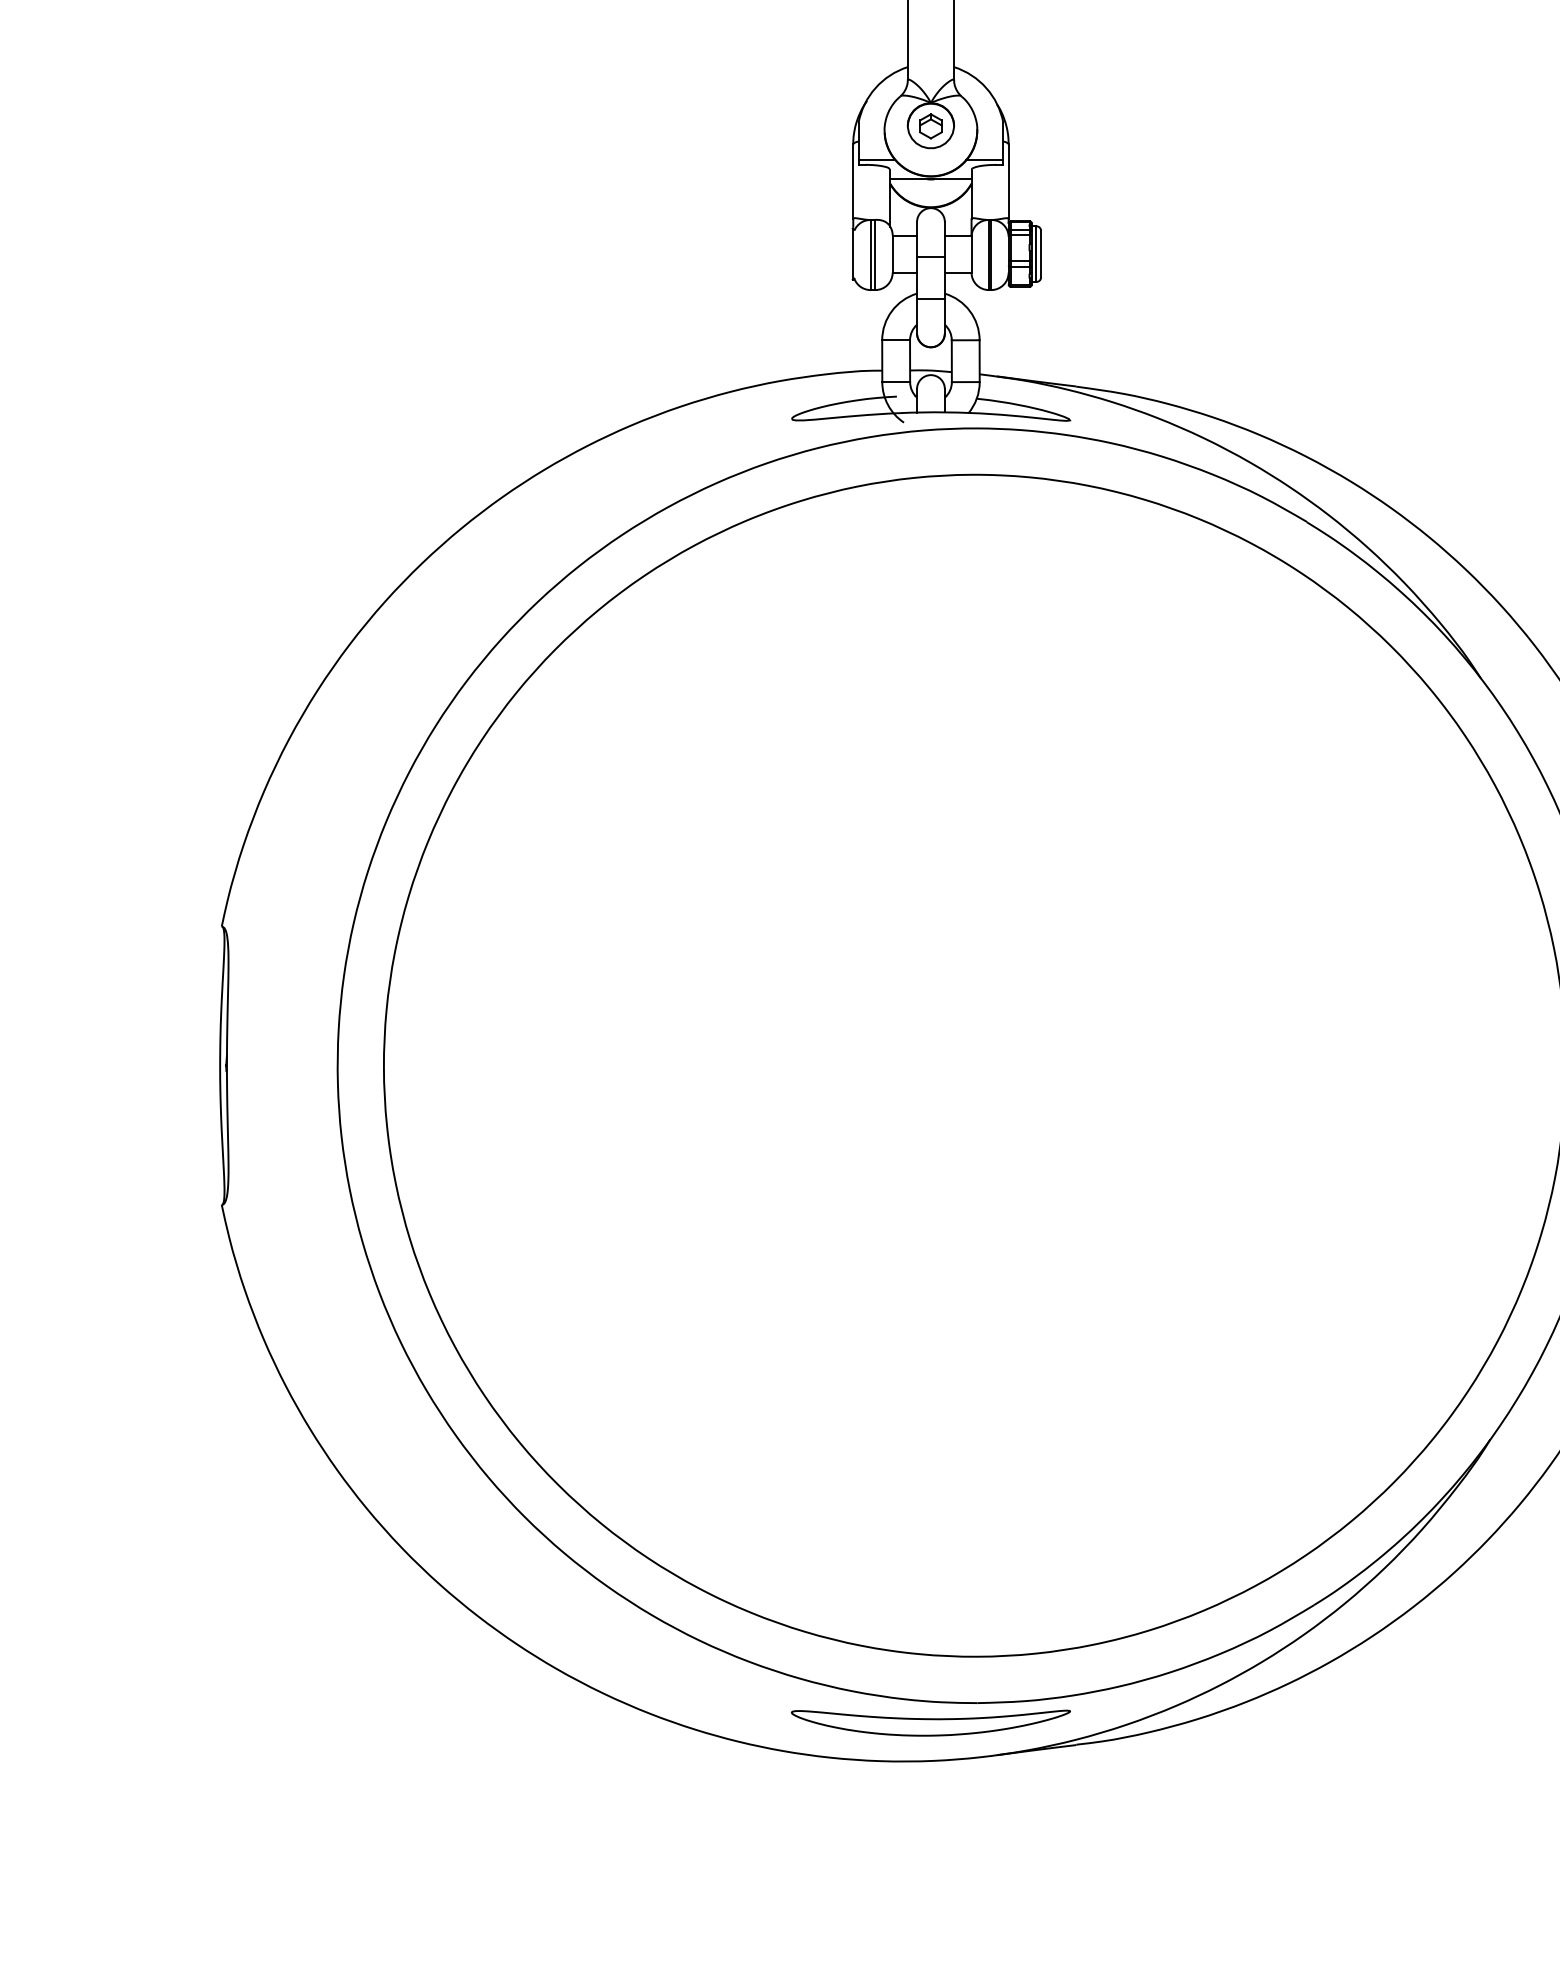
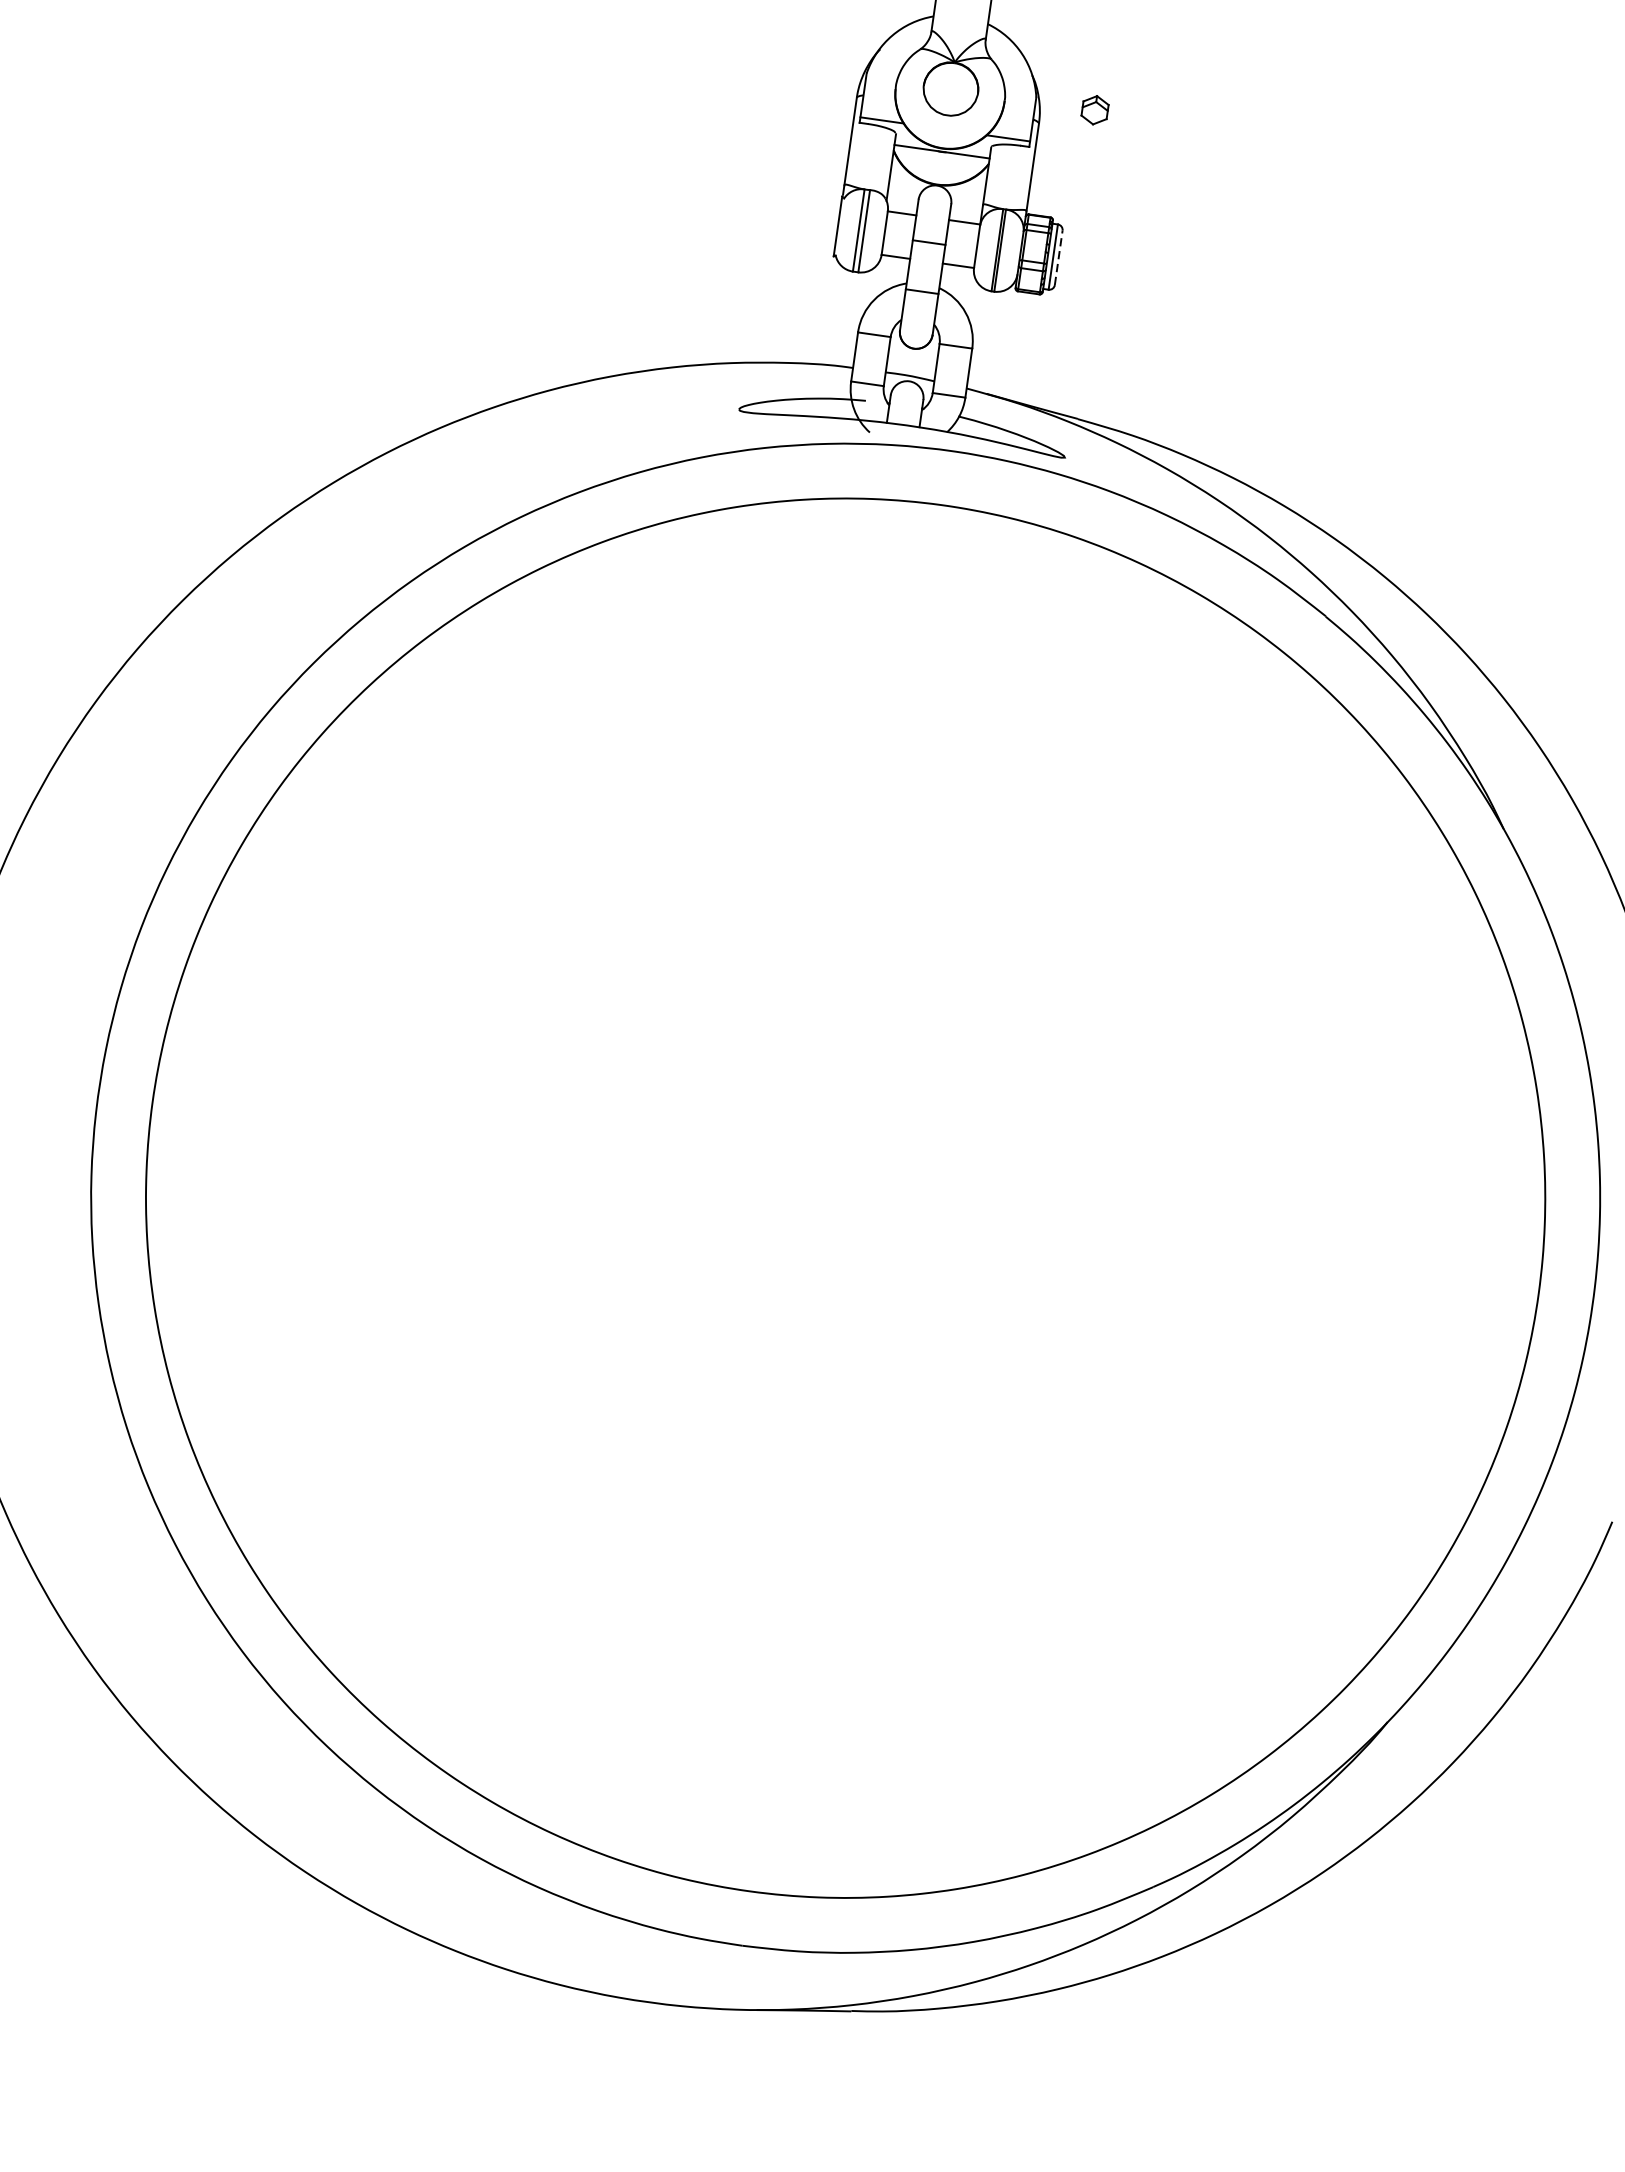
part: (930, 126) -> (1094, 110), moved
line: (1041, 253) -> (1059, 257), solid -> dashed
part: (930, 1722) -> (684, 1960), removed

